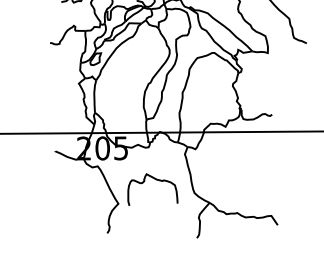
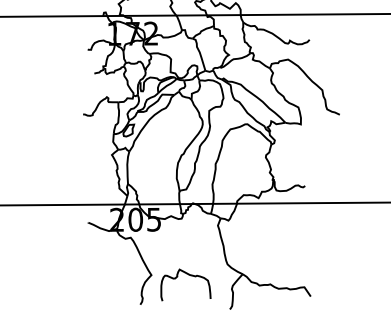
curve: (157, 181) -> (190, 276), moved

